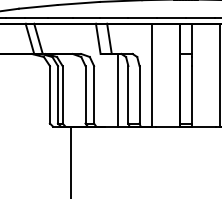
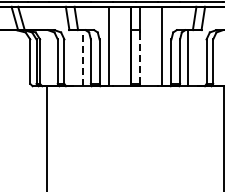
line: (117, 89) -> (82, 57), solid -> dashed
line: (192, 94) -> (140, 61), solid -> dashed

